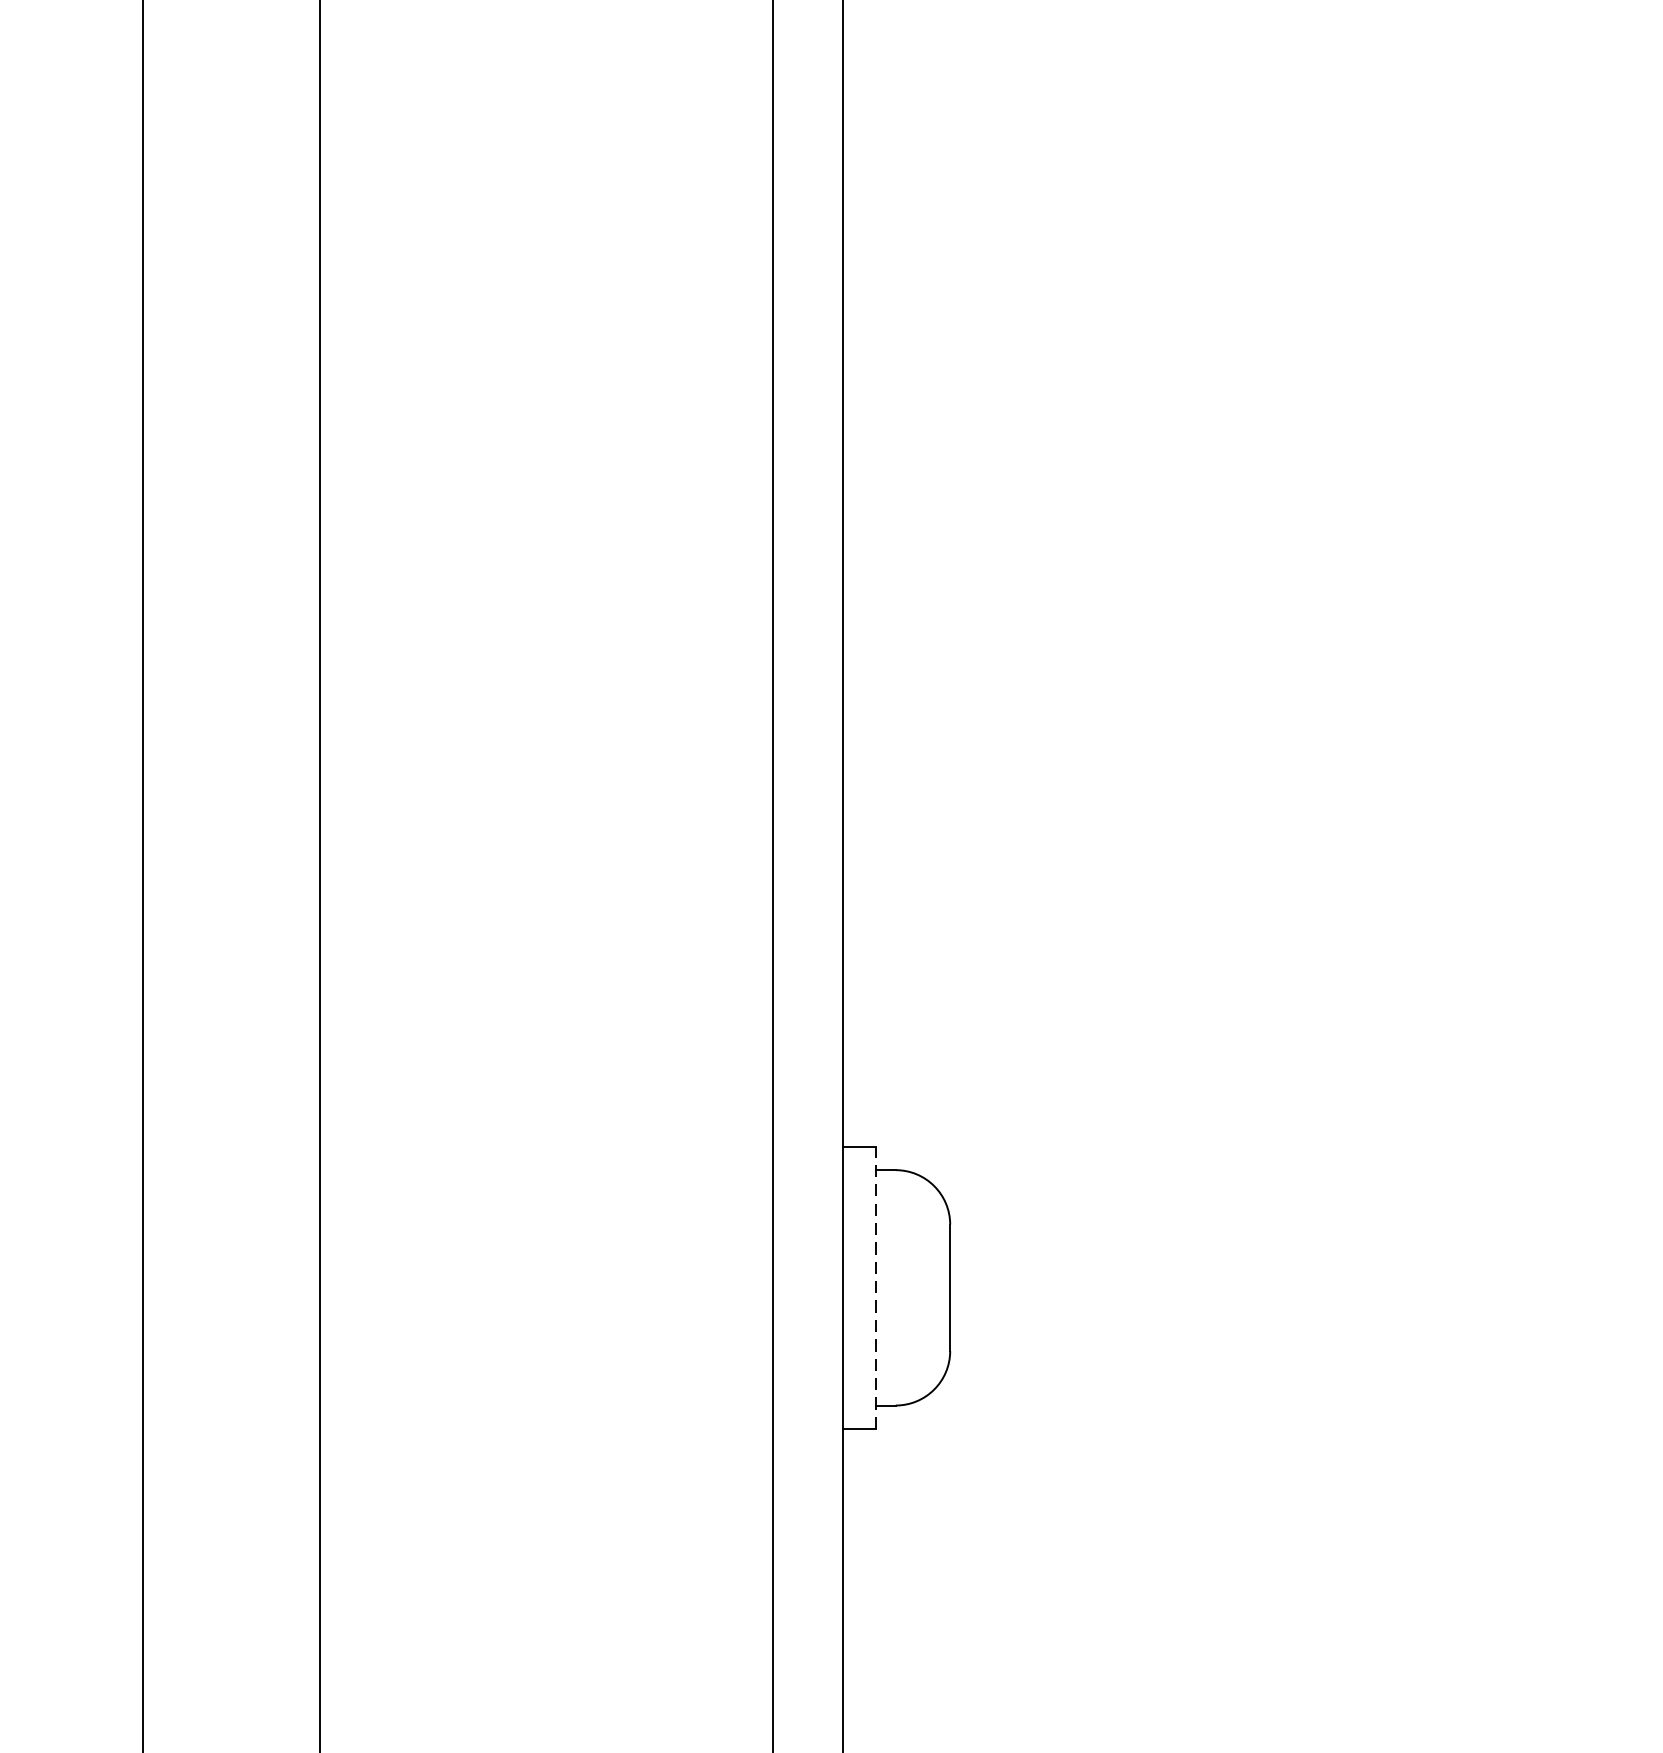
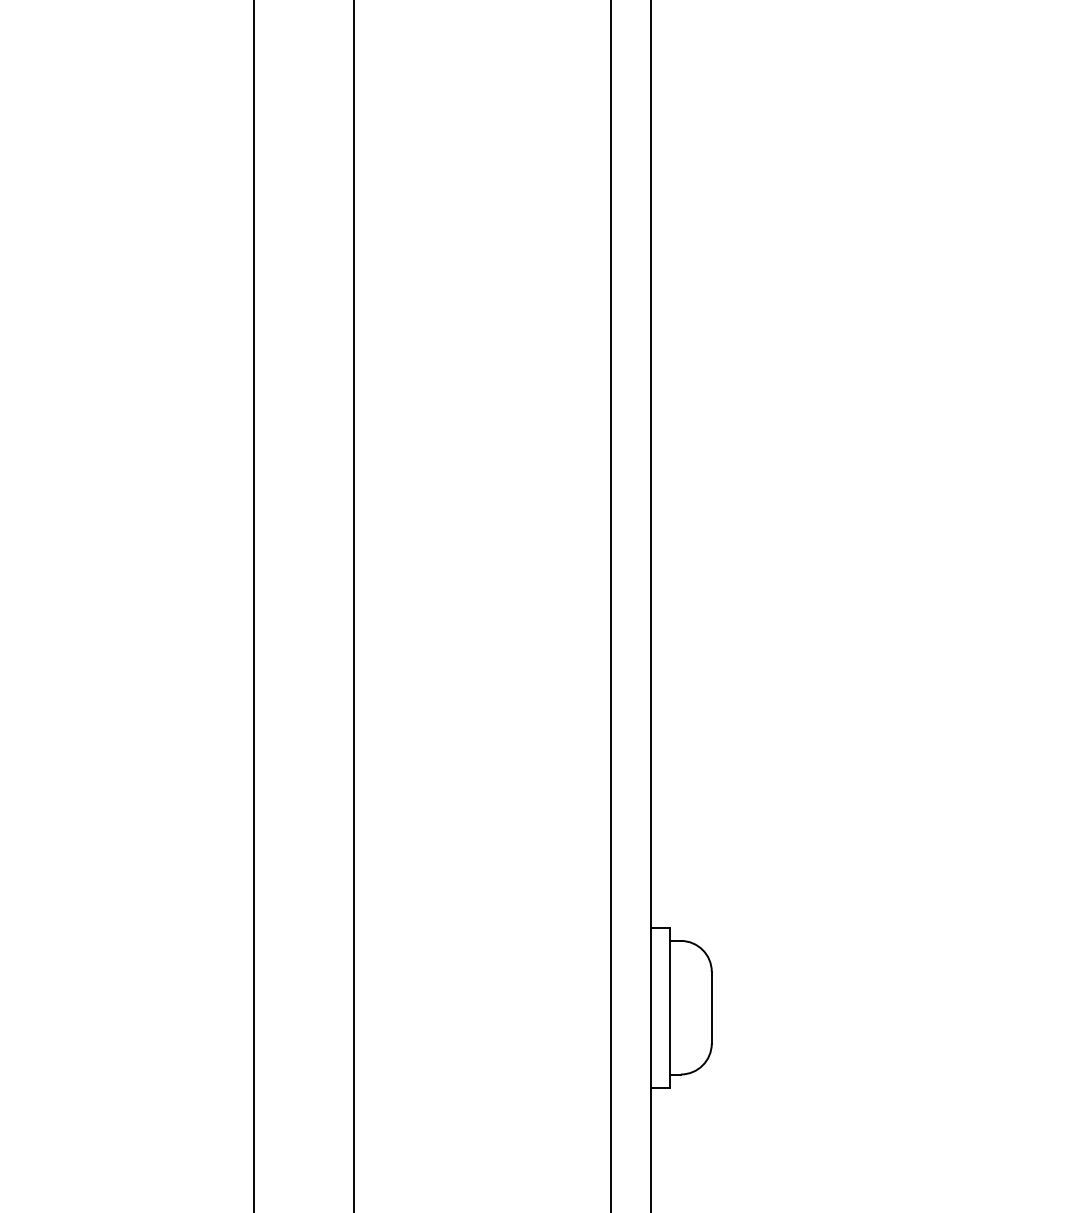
line: (875, 1287) -> (669, 1007), dashed -> solid

